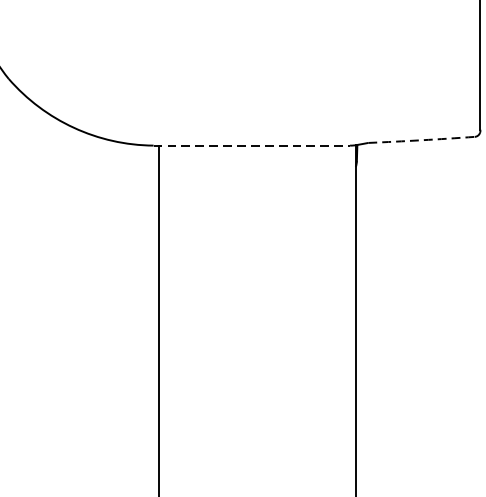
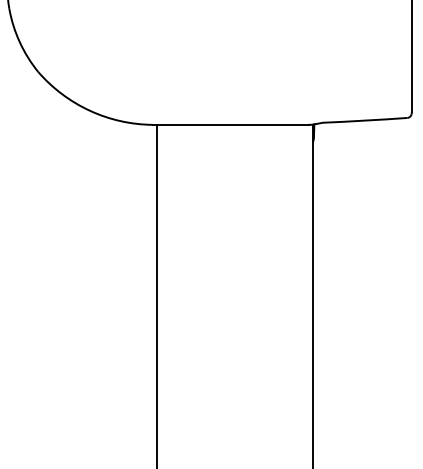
arc: (422, 140) -> (365, 120), dashed -> solid
line: (251, 145) -> (230, 124), dashed -> solid

